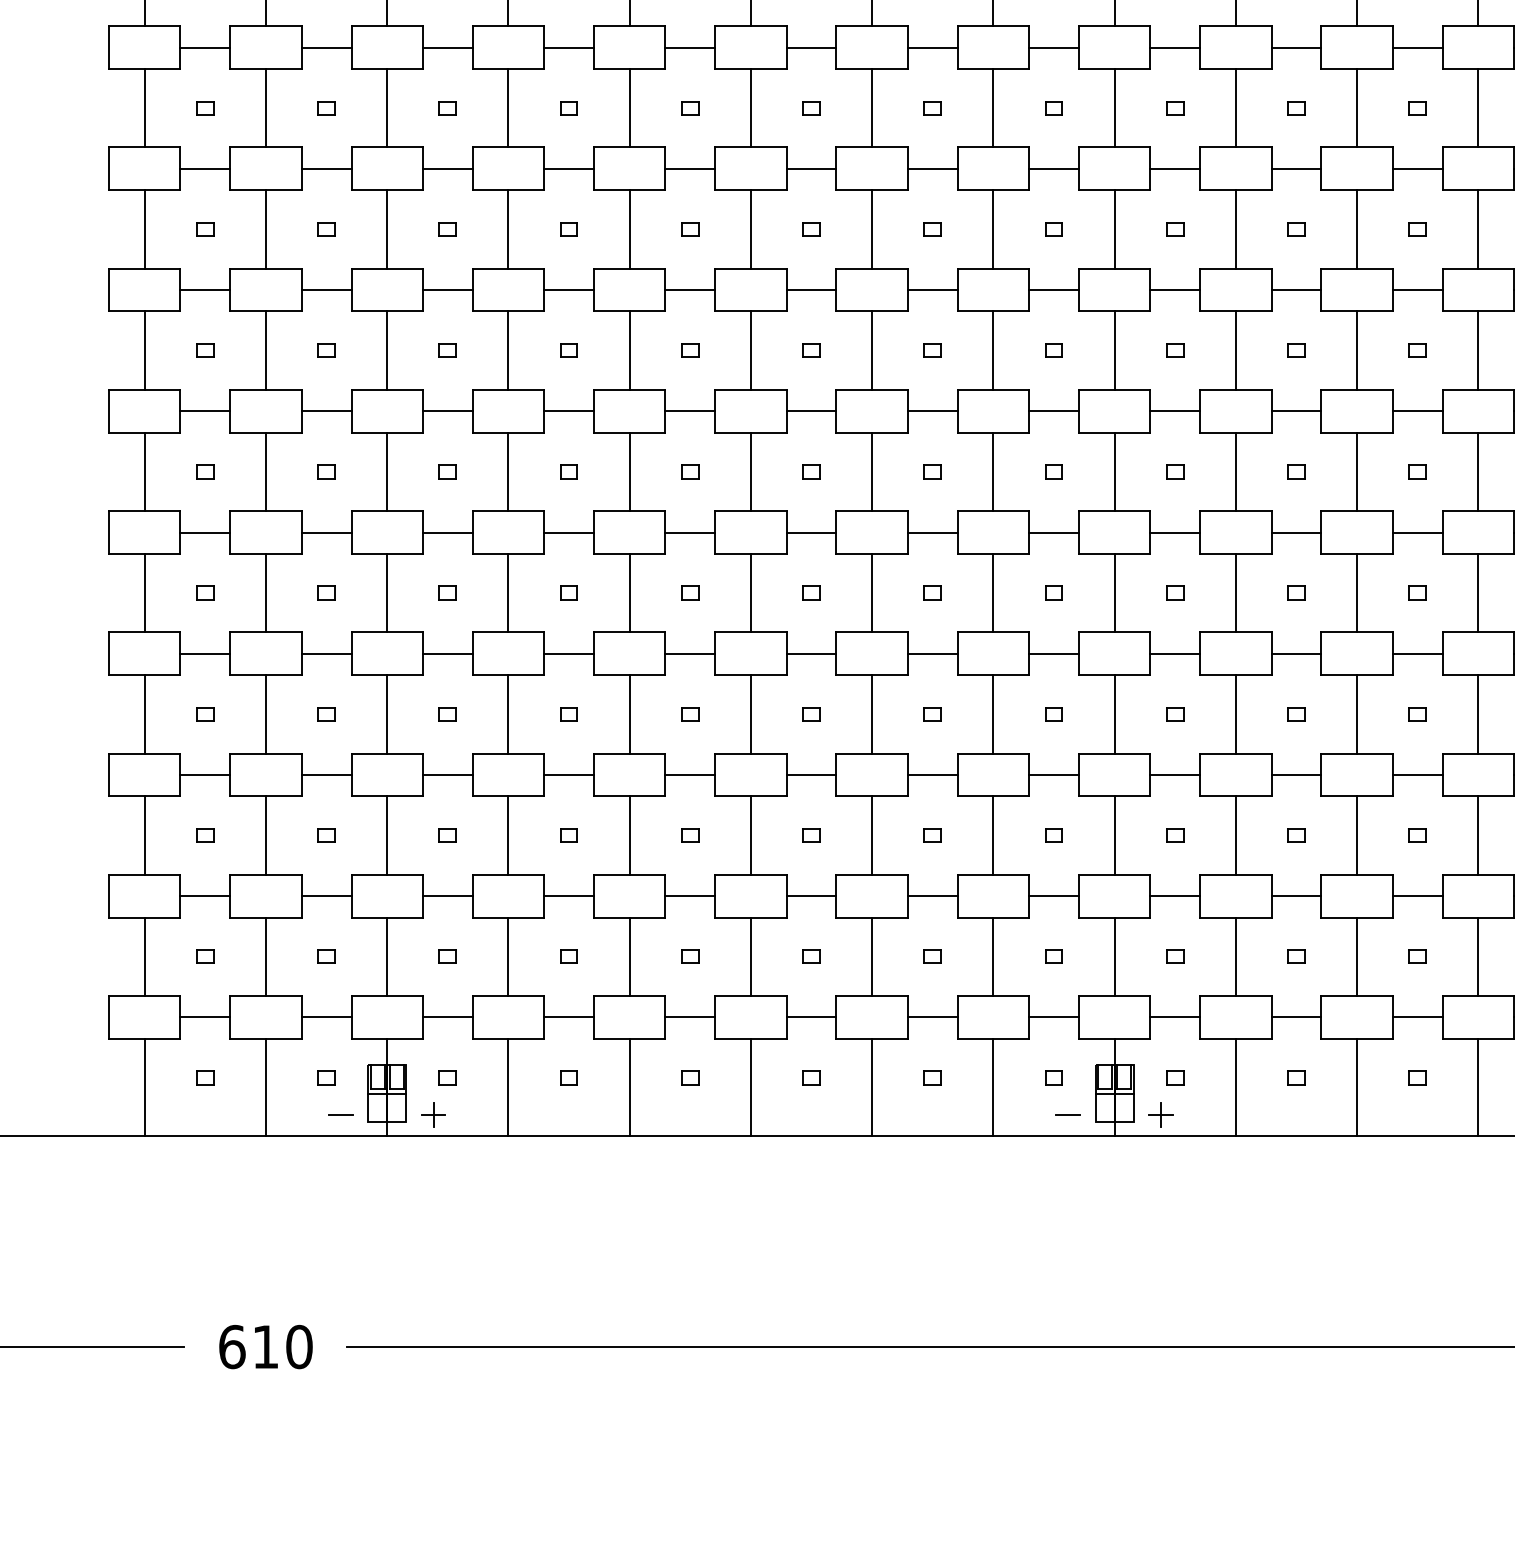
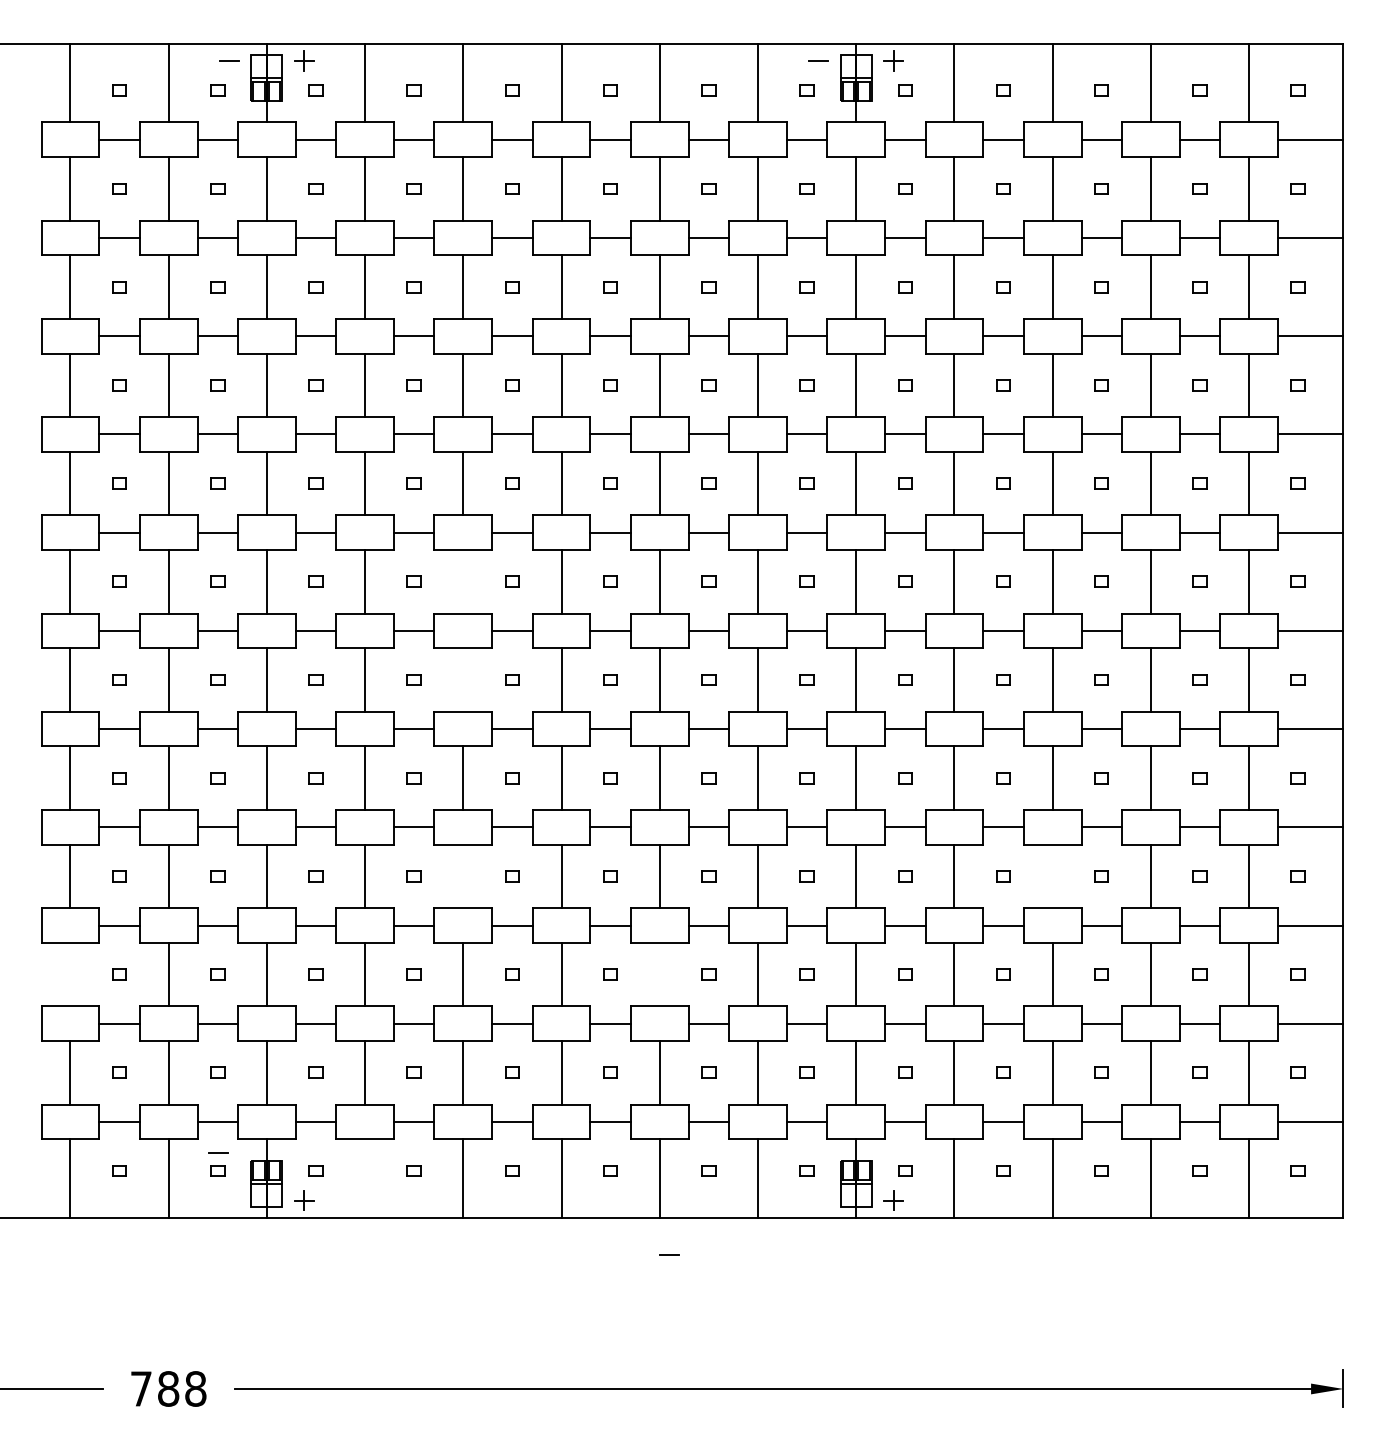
line: (629, 350) -> (463, 581), removed
line: (629, 471) -> (463, 679), removed
line: (629, 714) -> (463, 876), removed
line: (1356, 714) -> (1052, 876), removed
line: (144, 835) -> (70, 974), removed
line: (871, 835) -> (659, 974), removed
line: (508, 1087) -> (365, 1178), removed
line: (341, 1114) -> (218, 1152), moved
line: (1068, 1114) -> (669, 1254), moved
text: (265, 1346) -> (168, 1388), 610 -> 788

